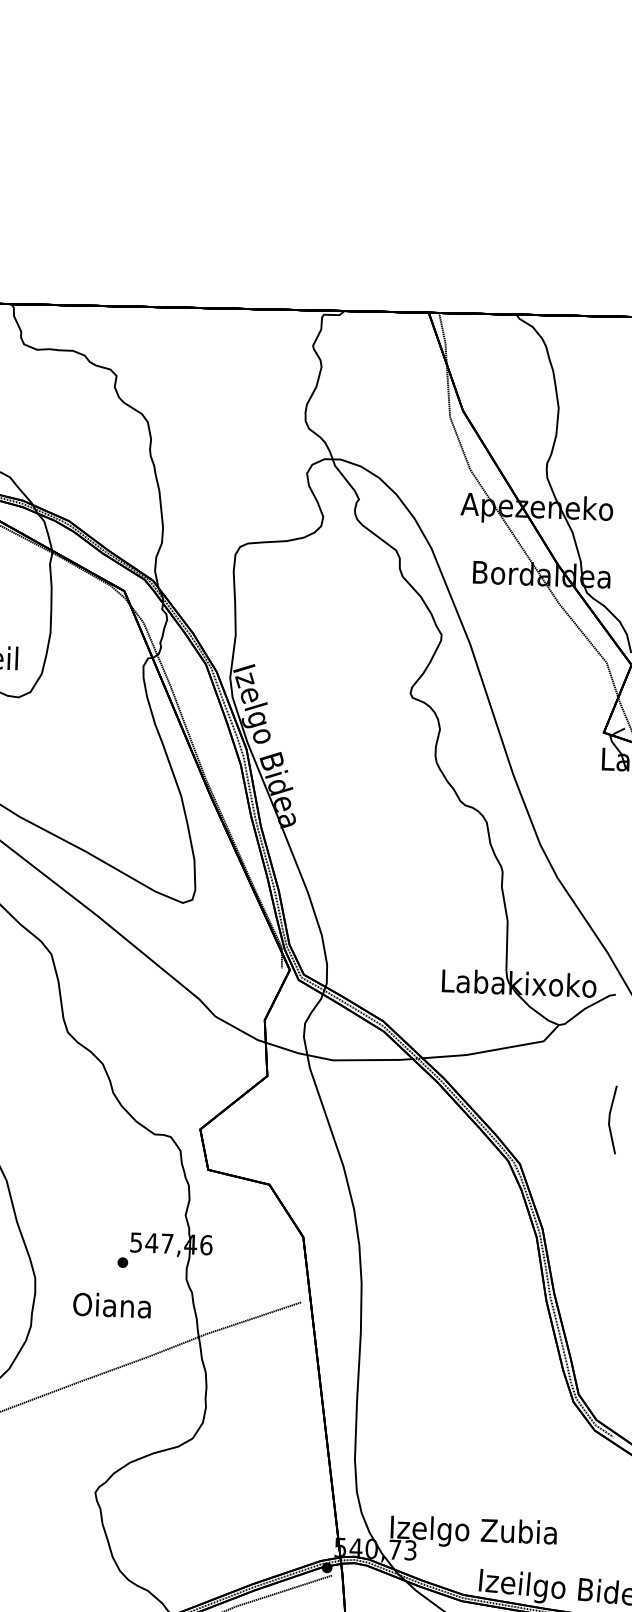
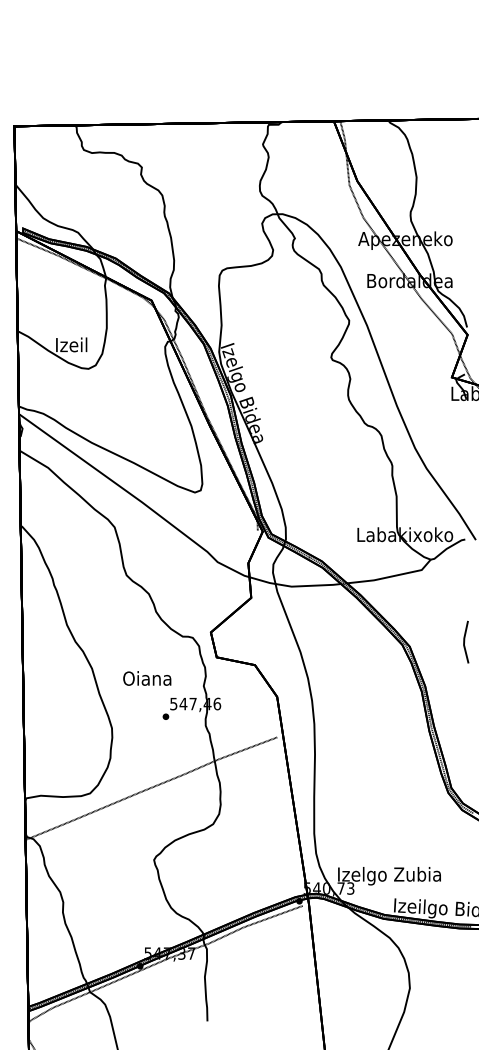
line: (611, 1118) -> (465, 641), moved
text: (112, 1305) -> (147, 678), moved

